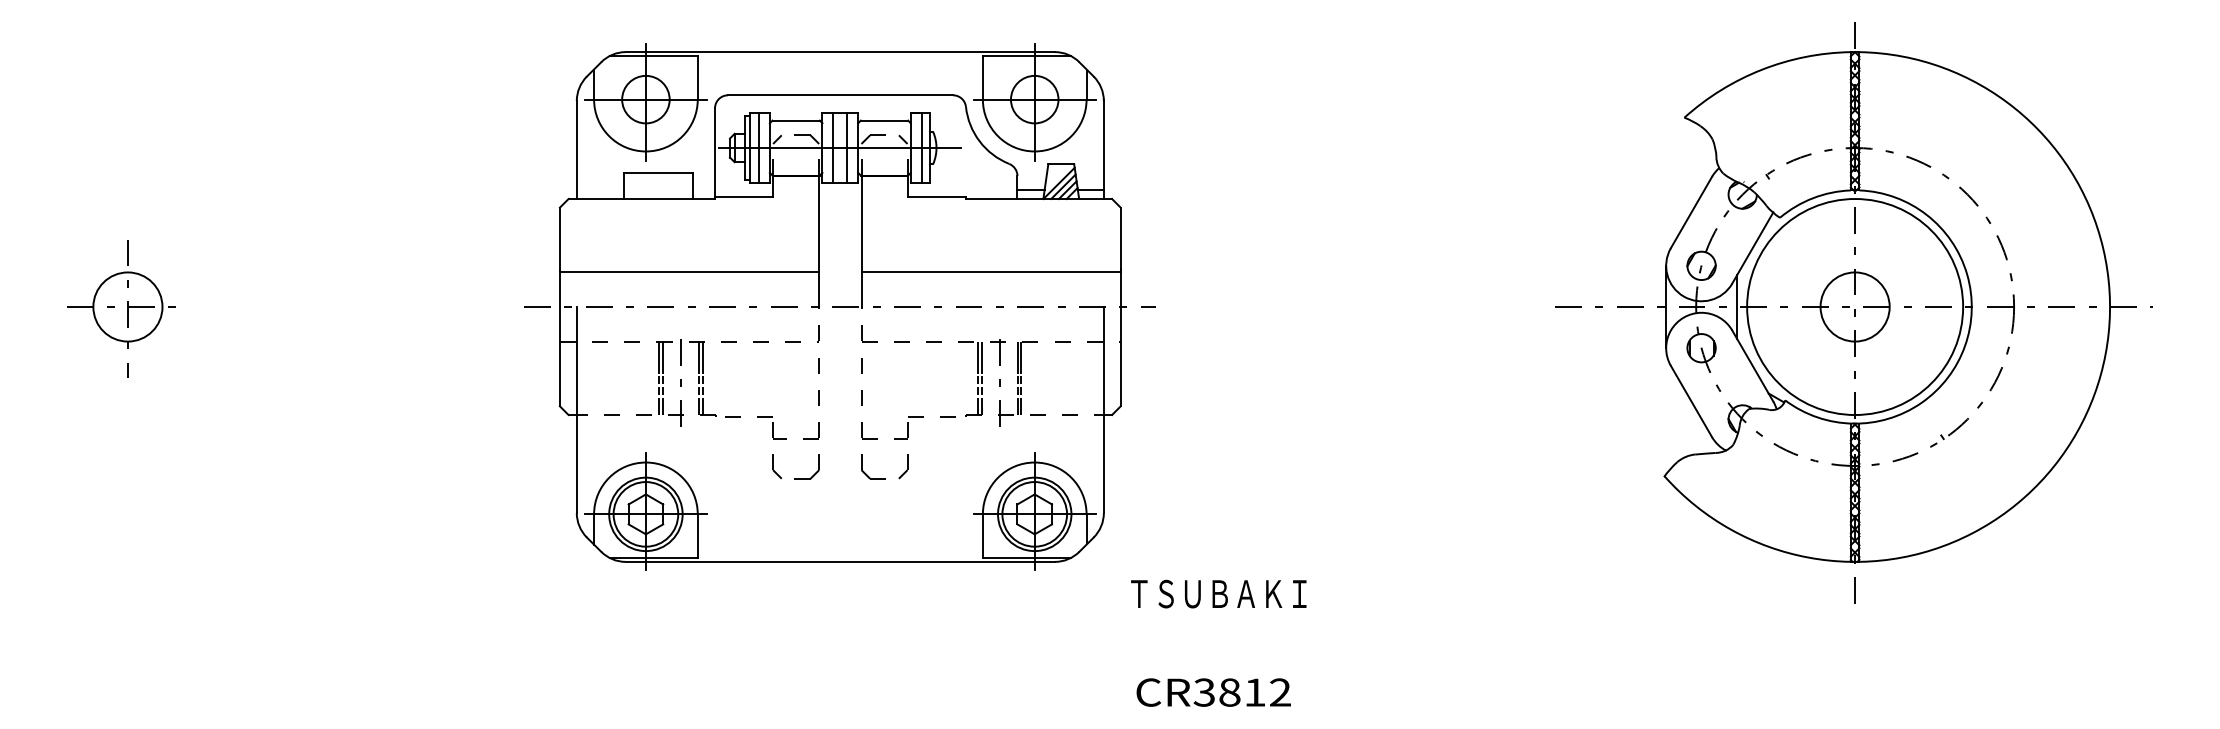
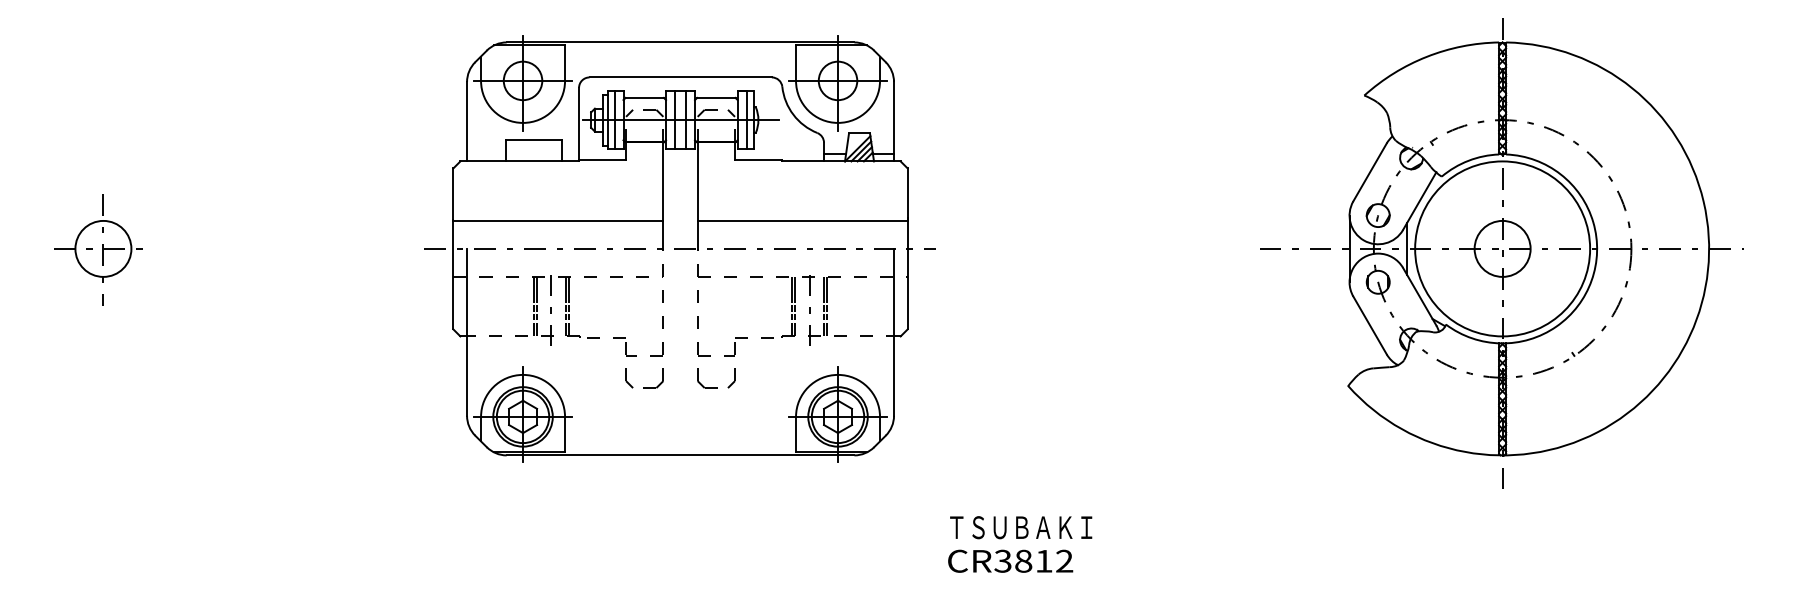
text: (1218, 593) -> (1020, 527), moved
text: (1213, 692) -> (1010, 561), moved

